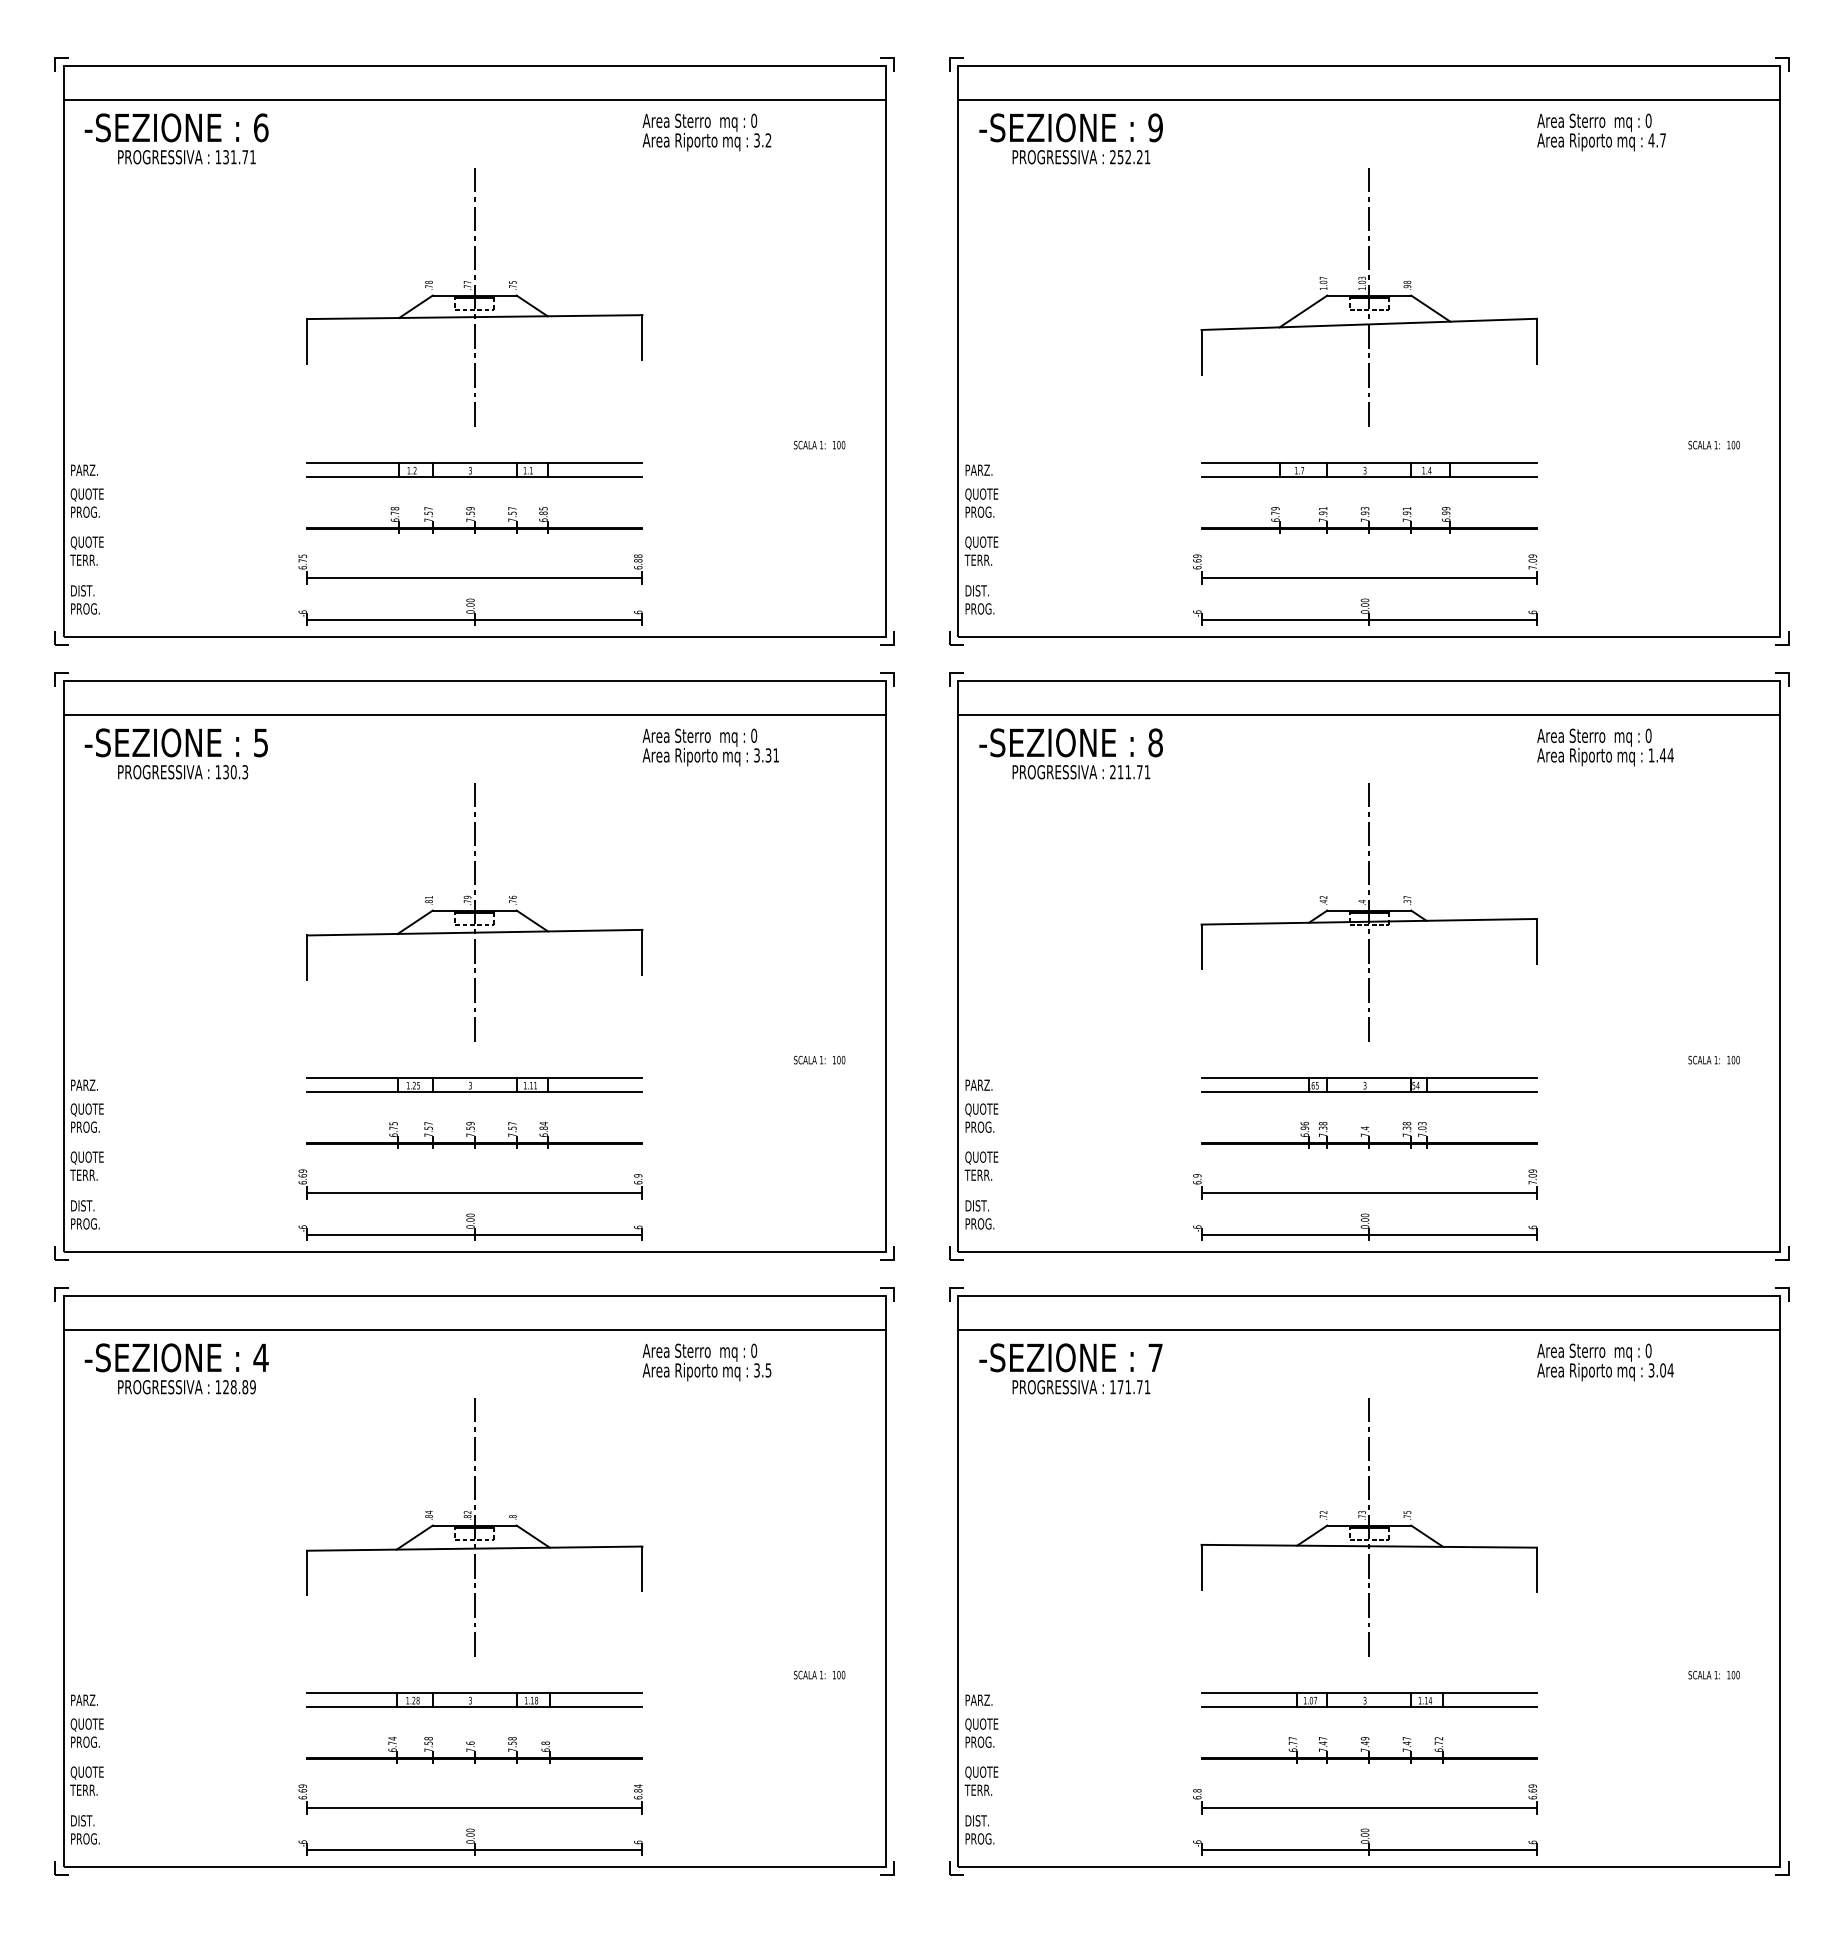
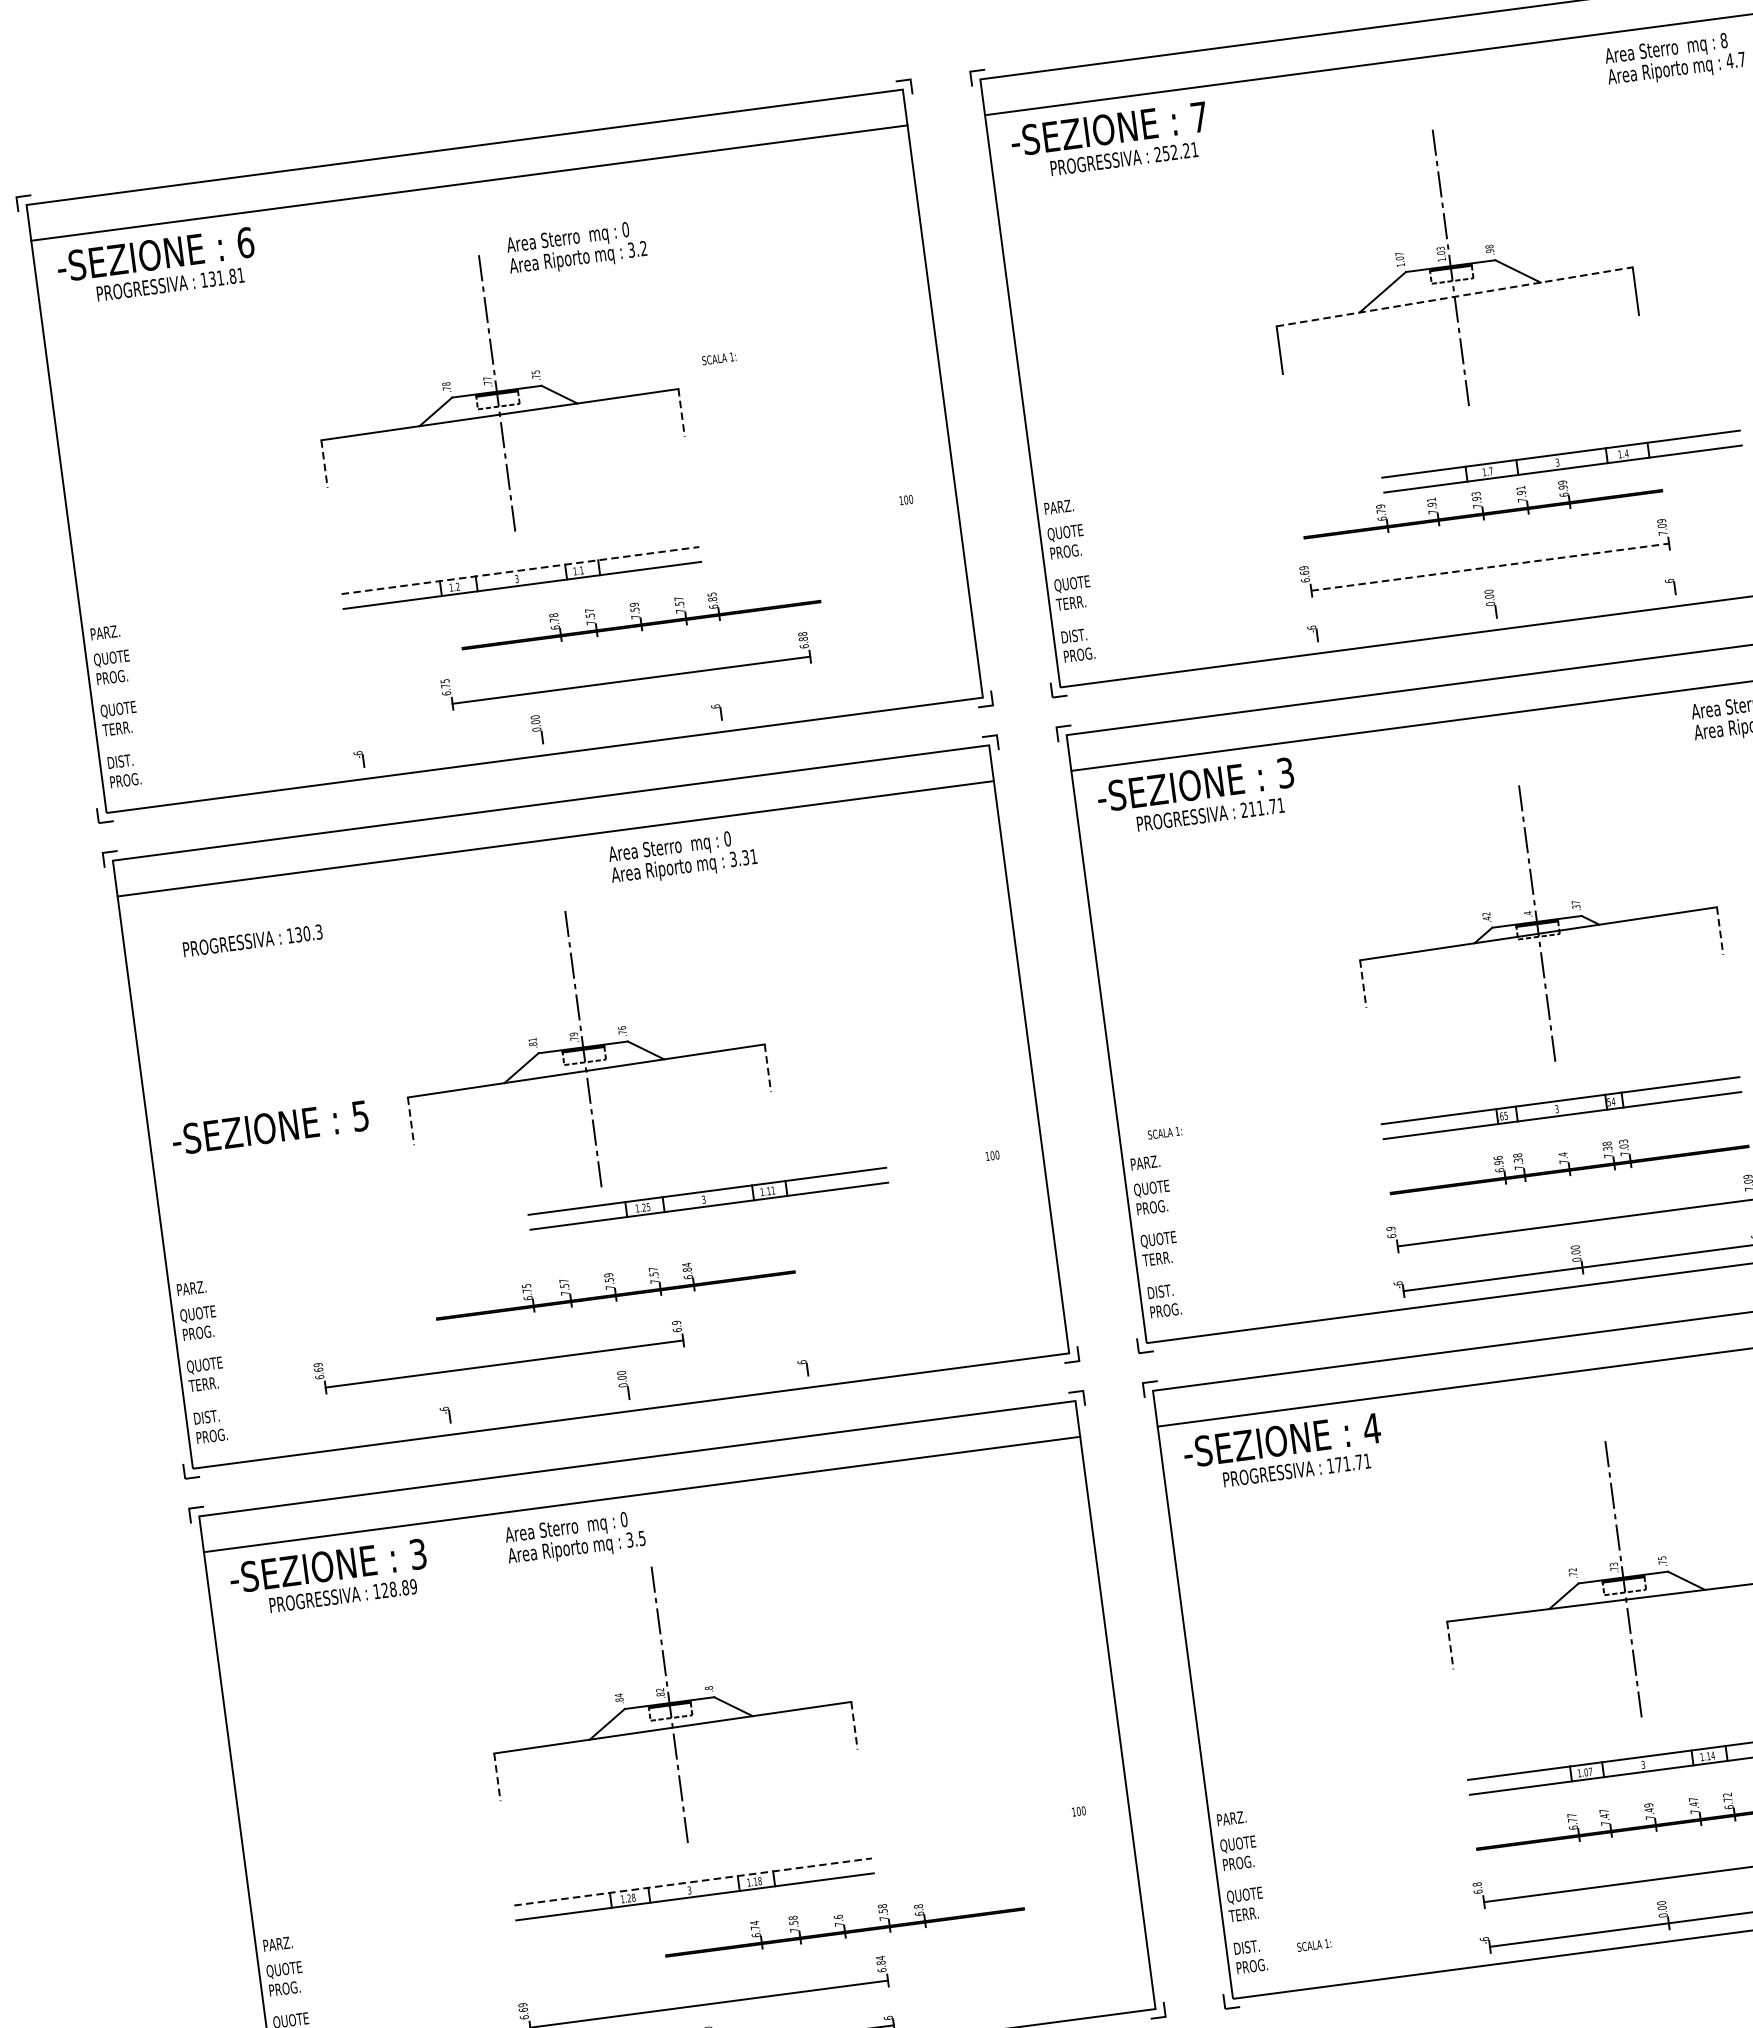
text: (1648, 120) -> (1723, 40), 0 -> 8
text: (1155, 127) -> (1199, 116), 9 -> 7
text: (706, 132) -> (576, 248), moved
text: (245, 157) -> (233, 276), 131.71 -> 131.81
line: (1369, 324) -> (1454, 296), solid -> dashed
line: (642, 338) -> (681, 413), solid -> dashed
line: (307, 341) -> (325, 464), solid -> dashed
text: (809, 444) -> (718, 358), moved
line: (474, 463) -> (520, 570), solid -> dashed
part: (1369, 469) -> (1562, 460), moved
part: (474, 520) -> (640, 616), moved
part: (470, 577) -> (626, 680), moved
line: (1369, 577) -> (1490, 566), solid -> dashed
line: (474, 619) -> (542, 737), removed
line: (1368, 619) -> (1495, 611), removed
text: (175, 742) -> (269, 1127), moved
text: (1155, 742) -> (1285, 772), 8 -> 3
text: (710, 747) -> (682, 857), moved
line: (1536, 941) -> (1719, 931), solid -> dashed
line: (1201, 947) -> (1363, 984), solid -> dashed
line: (642, 952) -> (767, 1068), solid -> dashed
line: (307, 958) -> (411, 1121), solid -> dashed
text: (809, 1059) -> (1164, 1132), moved
part: (474, 1084) -> (708, 1197), moved
part: (470, 1192) -> (499, 1364), moved
line: (474, 1234) -> (628, 1392), removed
text: (260, 1357) -> (417, 1553), 4 -> 3
text: (1155, 1357) -> (1371, 1428), 7 -> 4
text: (706, 1362) -> (574, 1538), moved
line: (1201, 1567) -> (1450, 1645), solid -> dashed
line: (642, 1569) -> (854, 1726), solid -> dashed
line: (307, 1573) -> (497, 1777), solid -> dashed
text: (809, 1674) -> (1313, 1944), moved
line: (474, 1693) -> (692, 1882), solid -> dashed
part: (474, 1749) -> (843, 1923), moved

